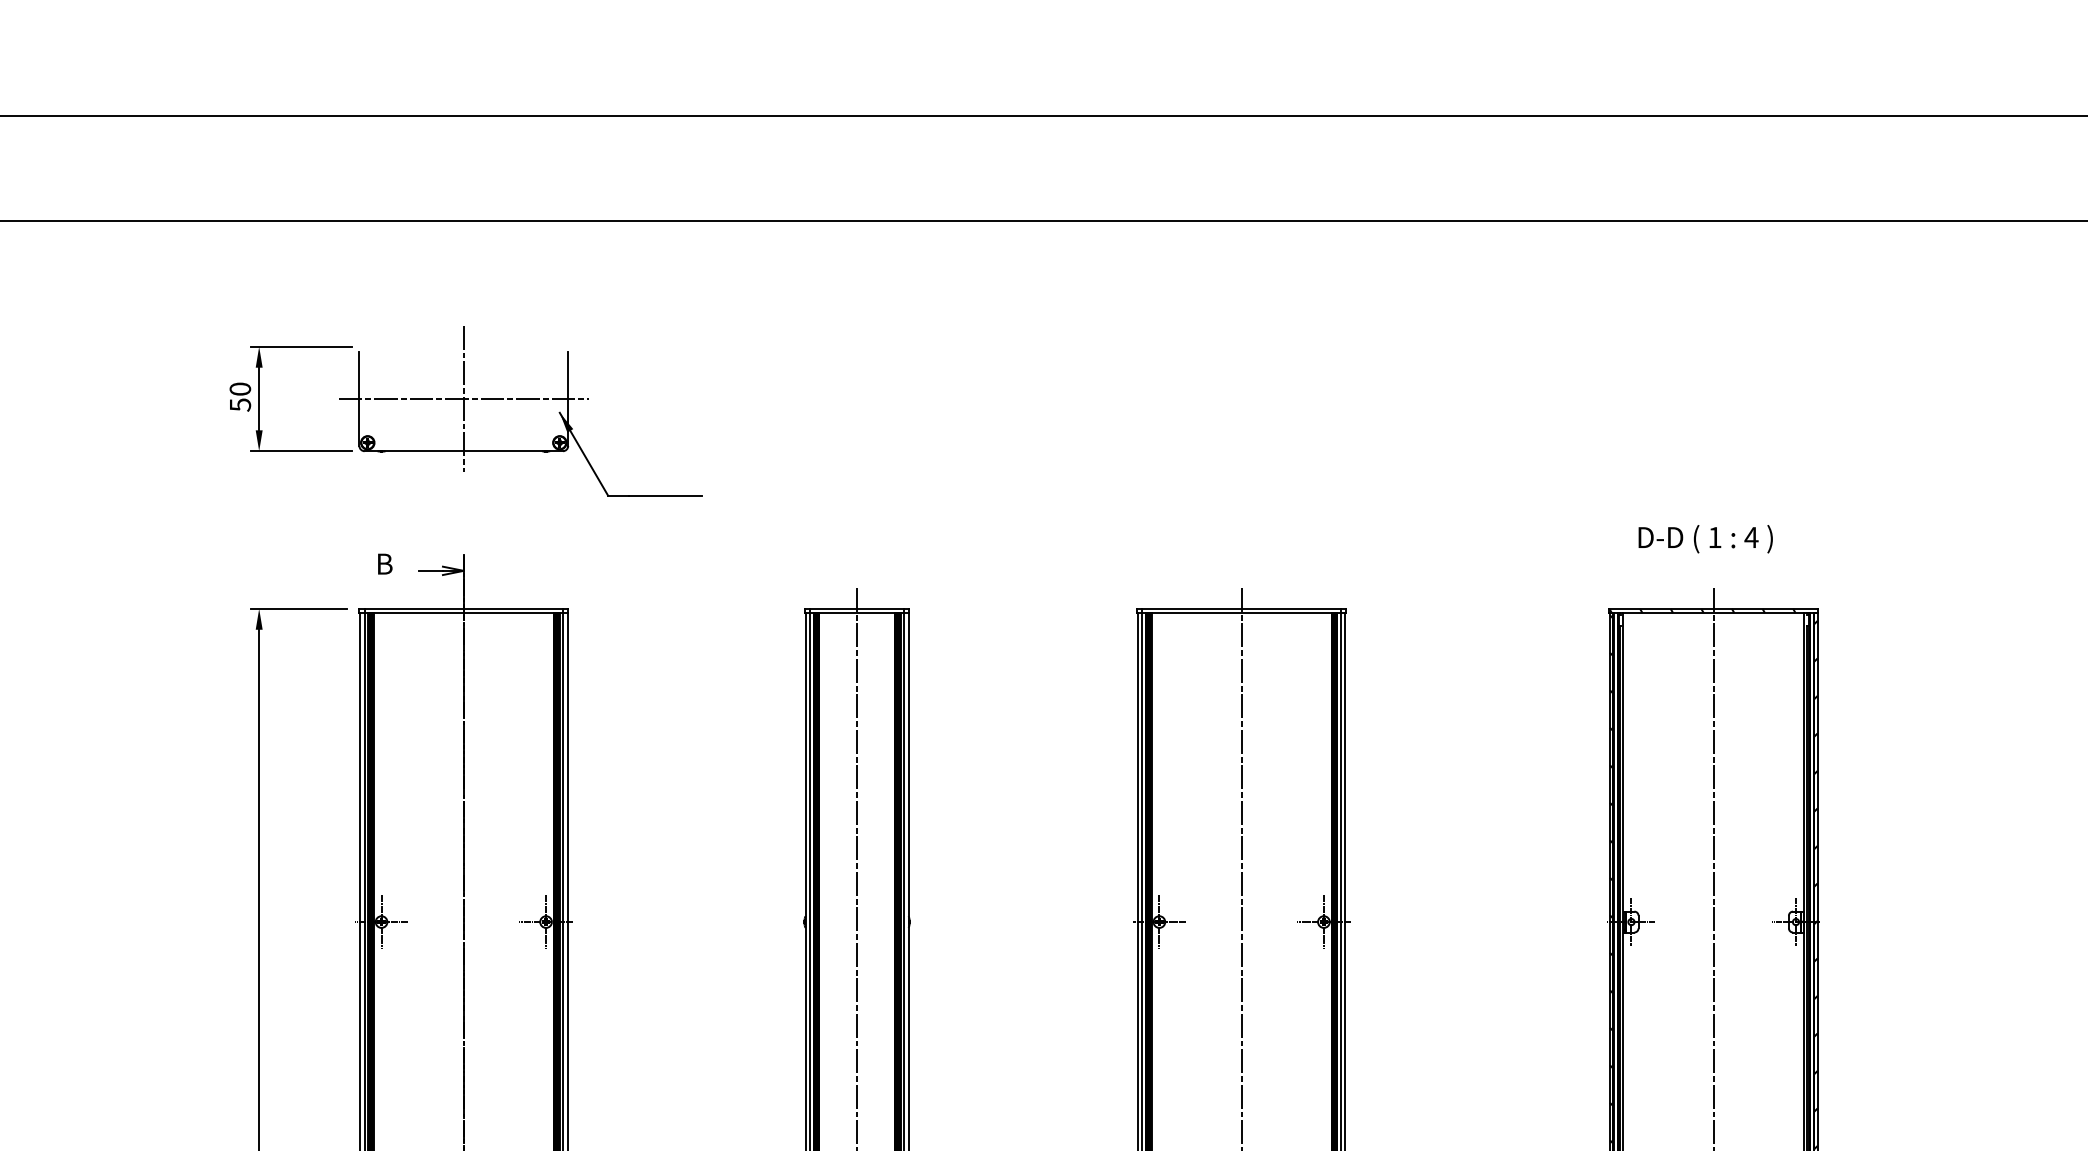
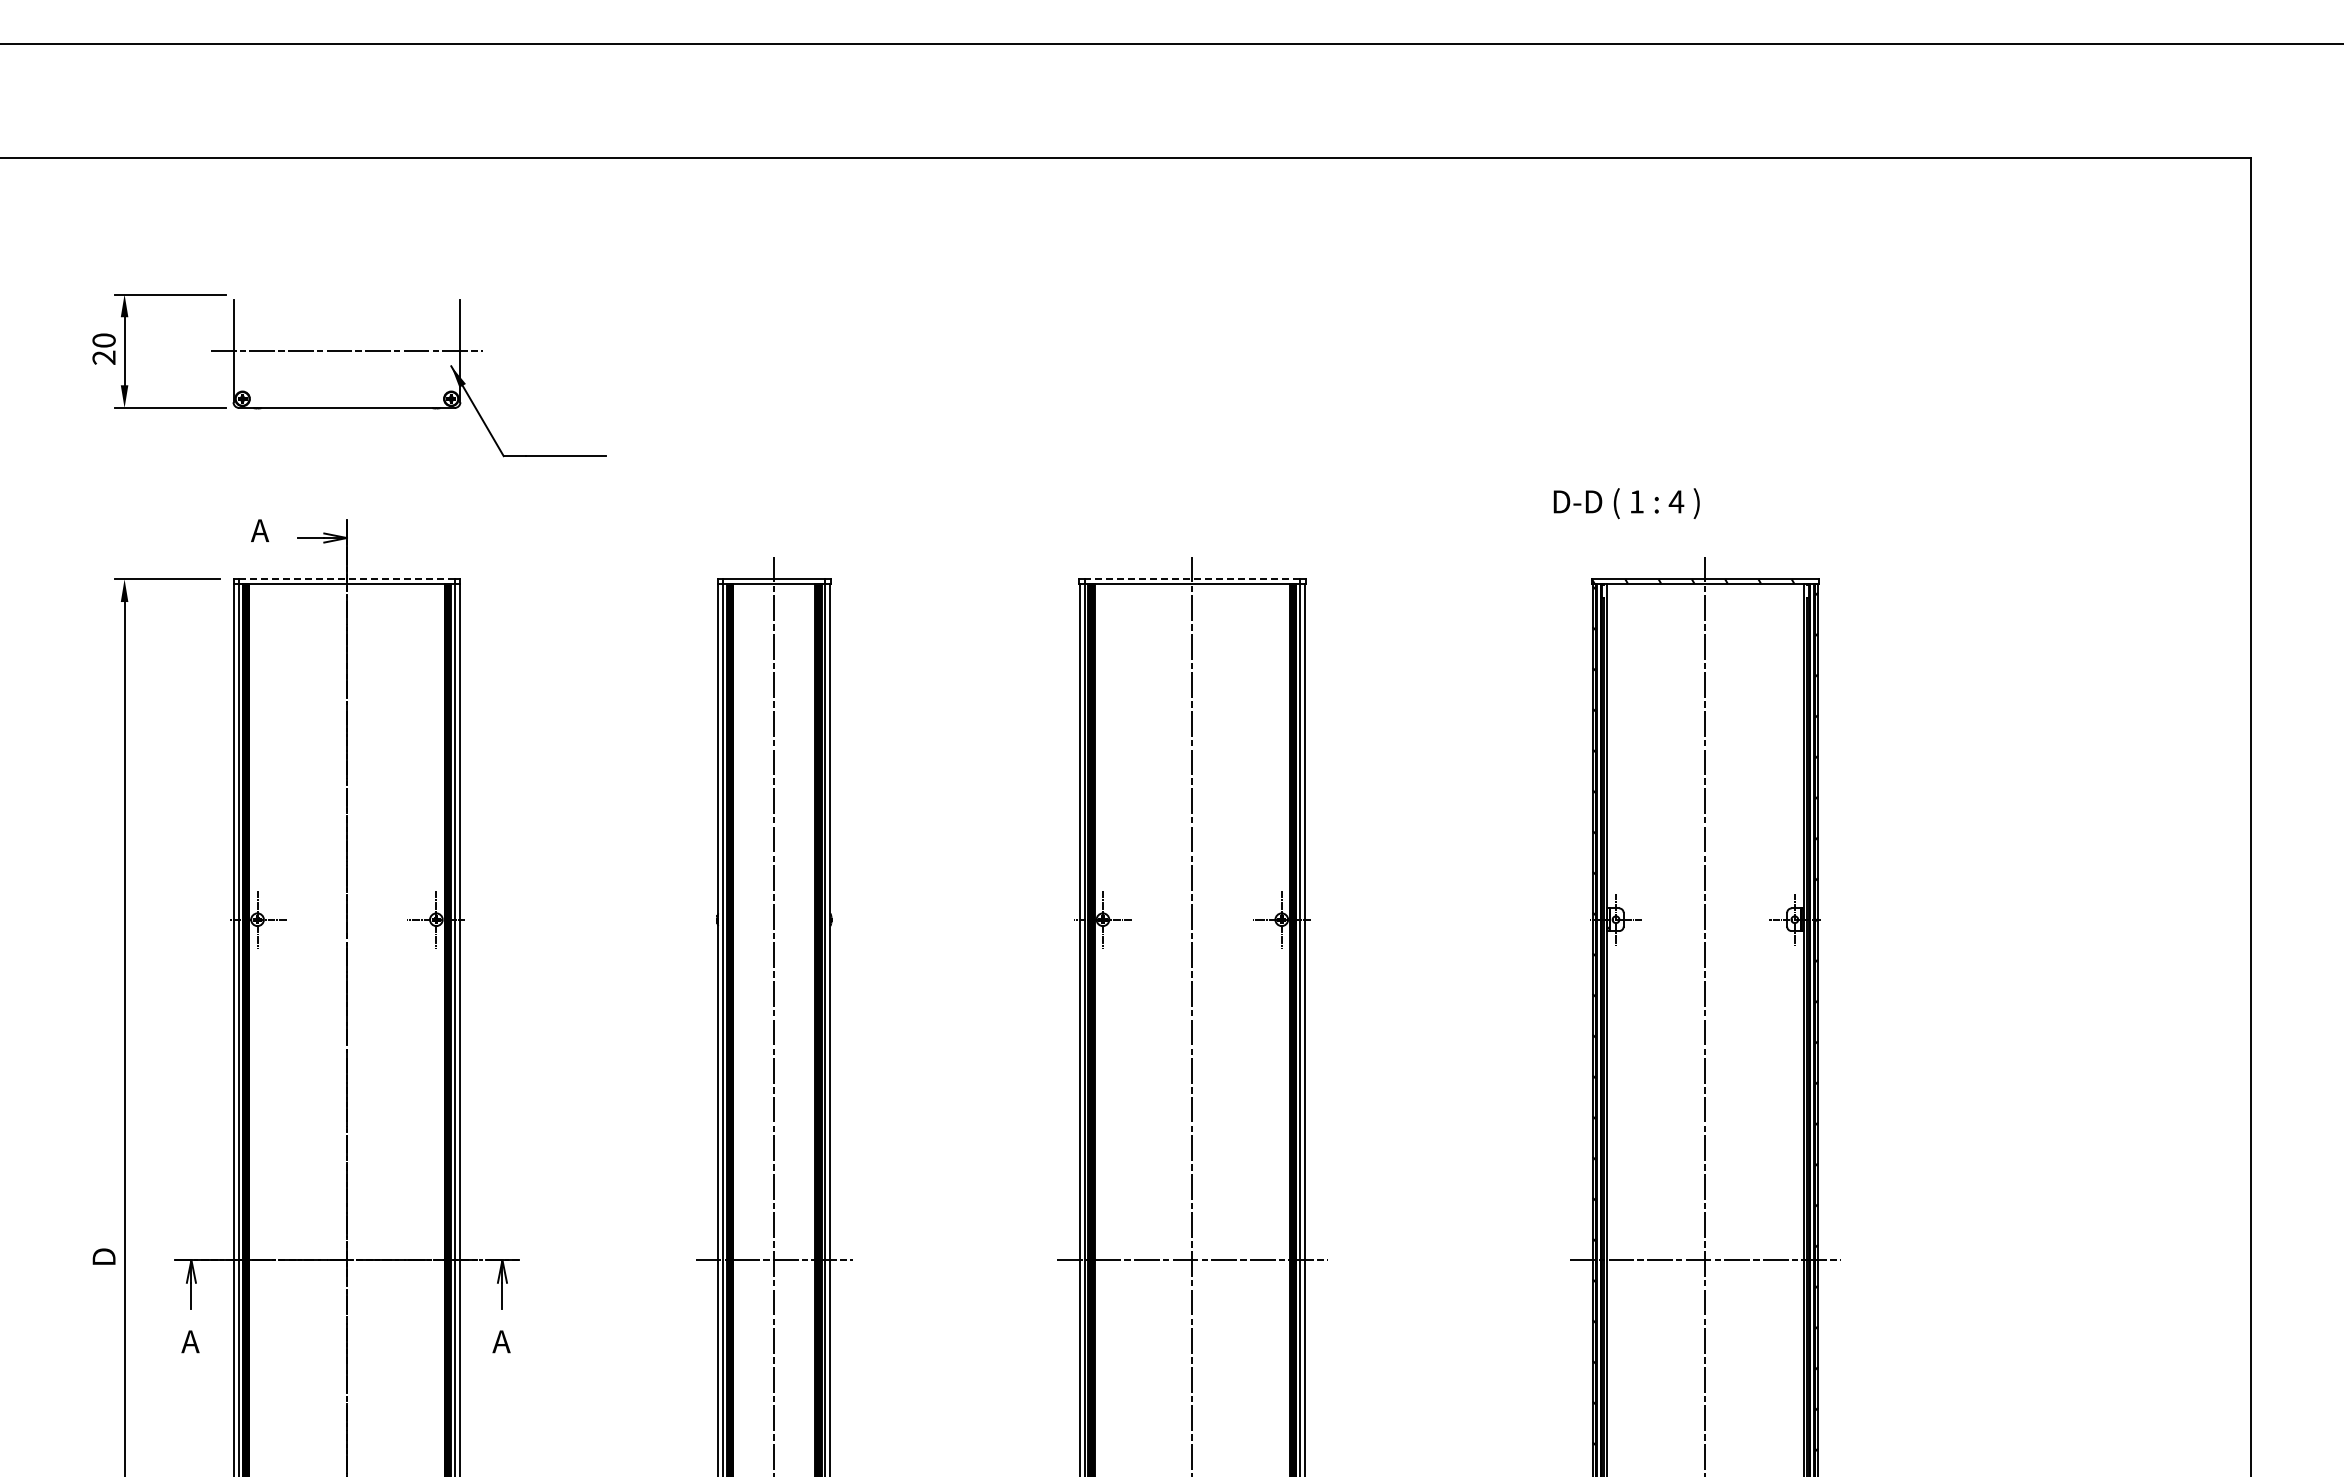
line: (463, 398) -> (346, 350), removed
text: (239, 404) -> (103, 357), 50 -> 20
text: (1705, 539) -> (1626, 503), moved
text: (384, 563) -> (260, 530), B -> A
line: (463, 609) -> (346, 579), solid -> dashed
line: (1241, 609) -> (1192, 579), solid -> dashed

